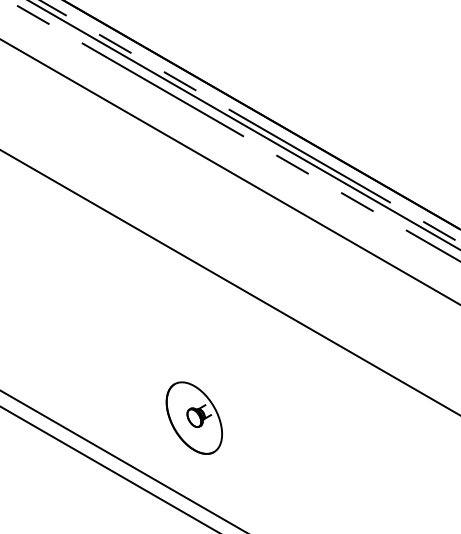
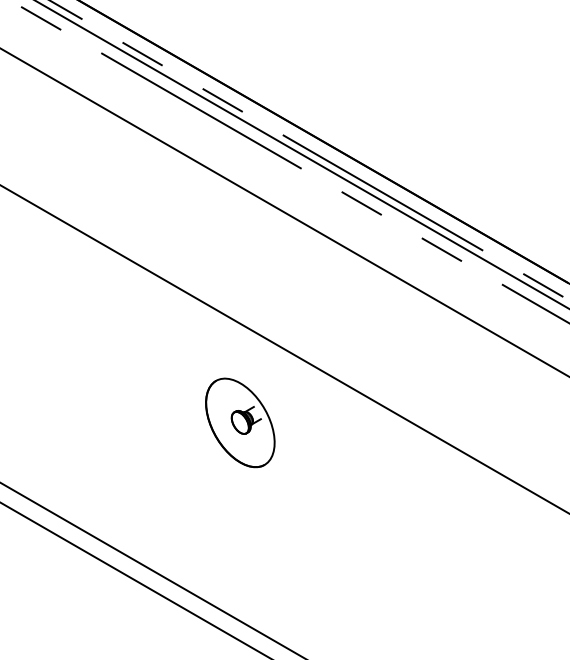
part: (193, 417) -> (239, 422), moved

